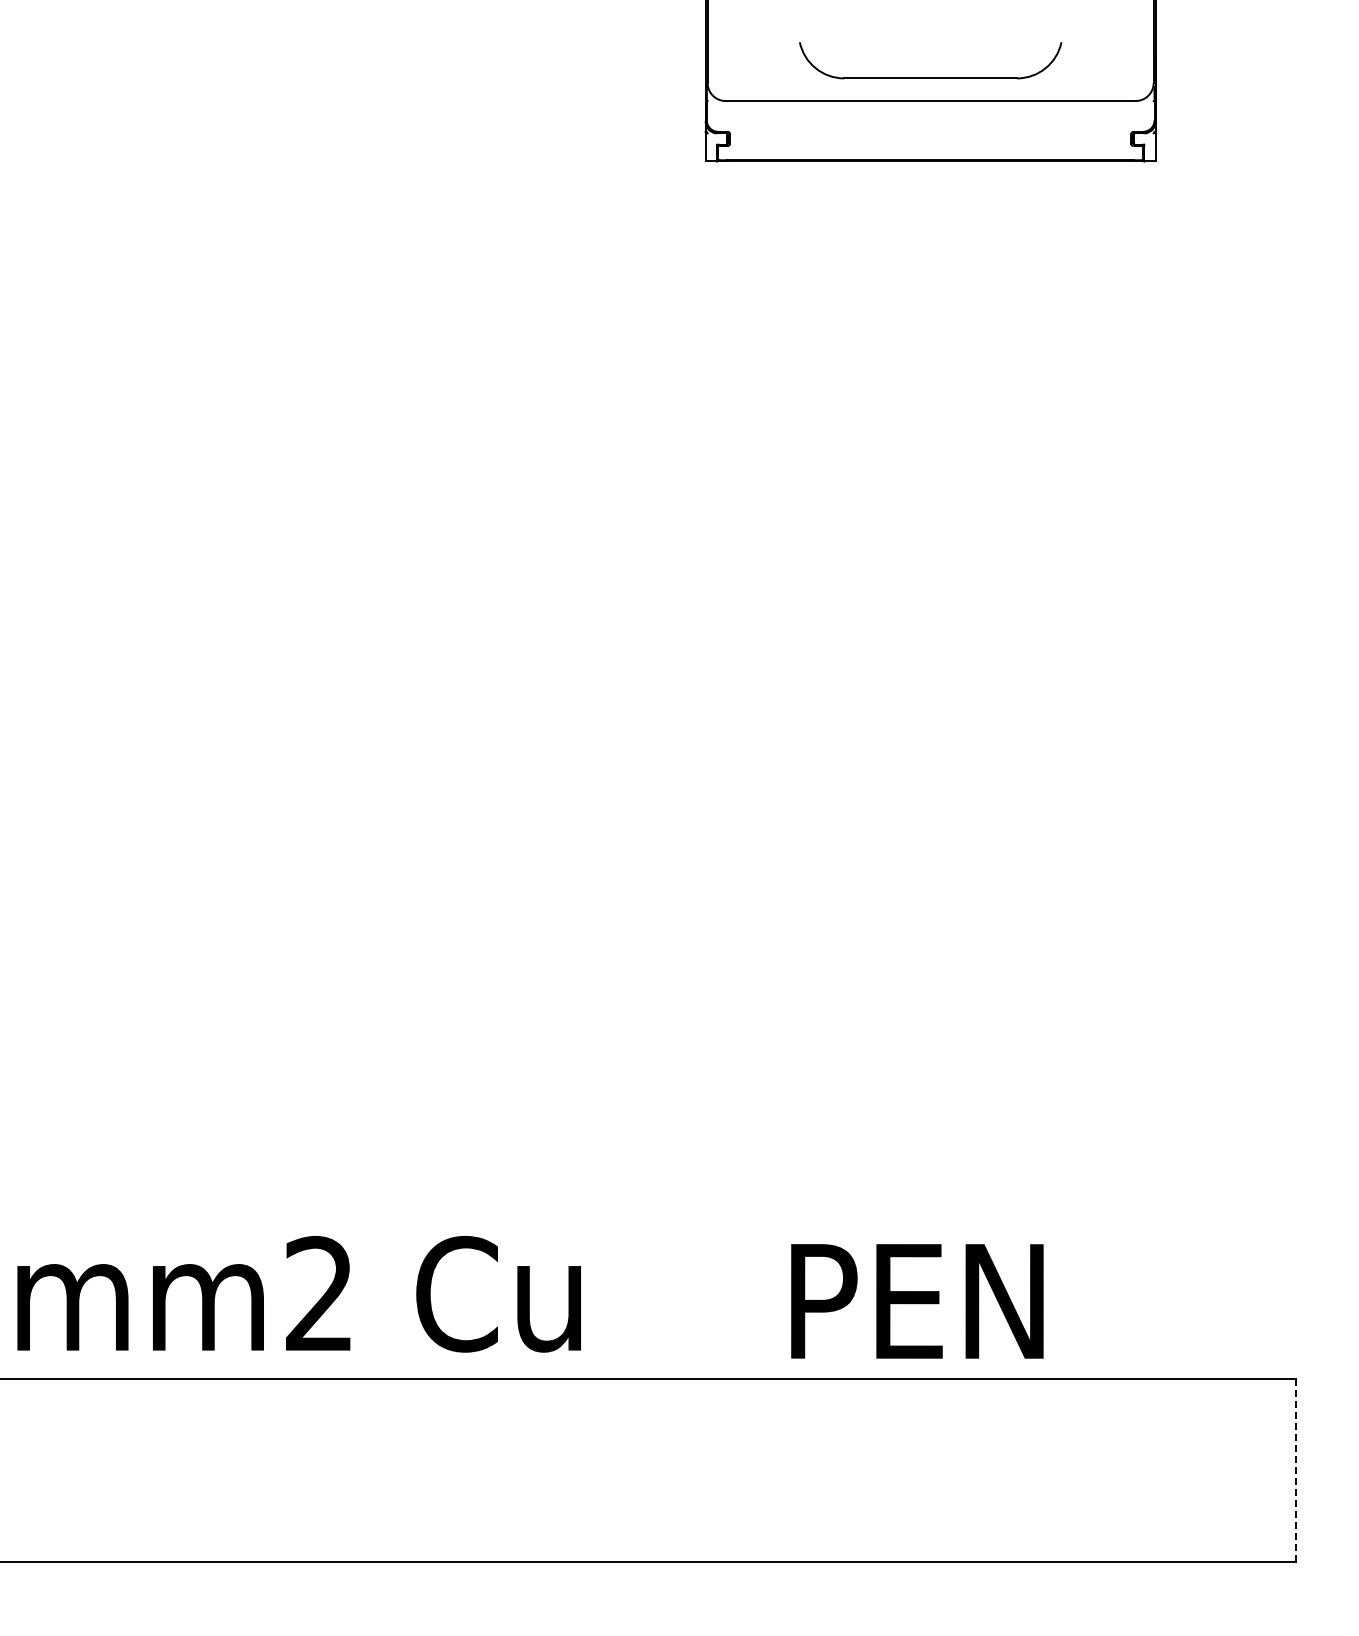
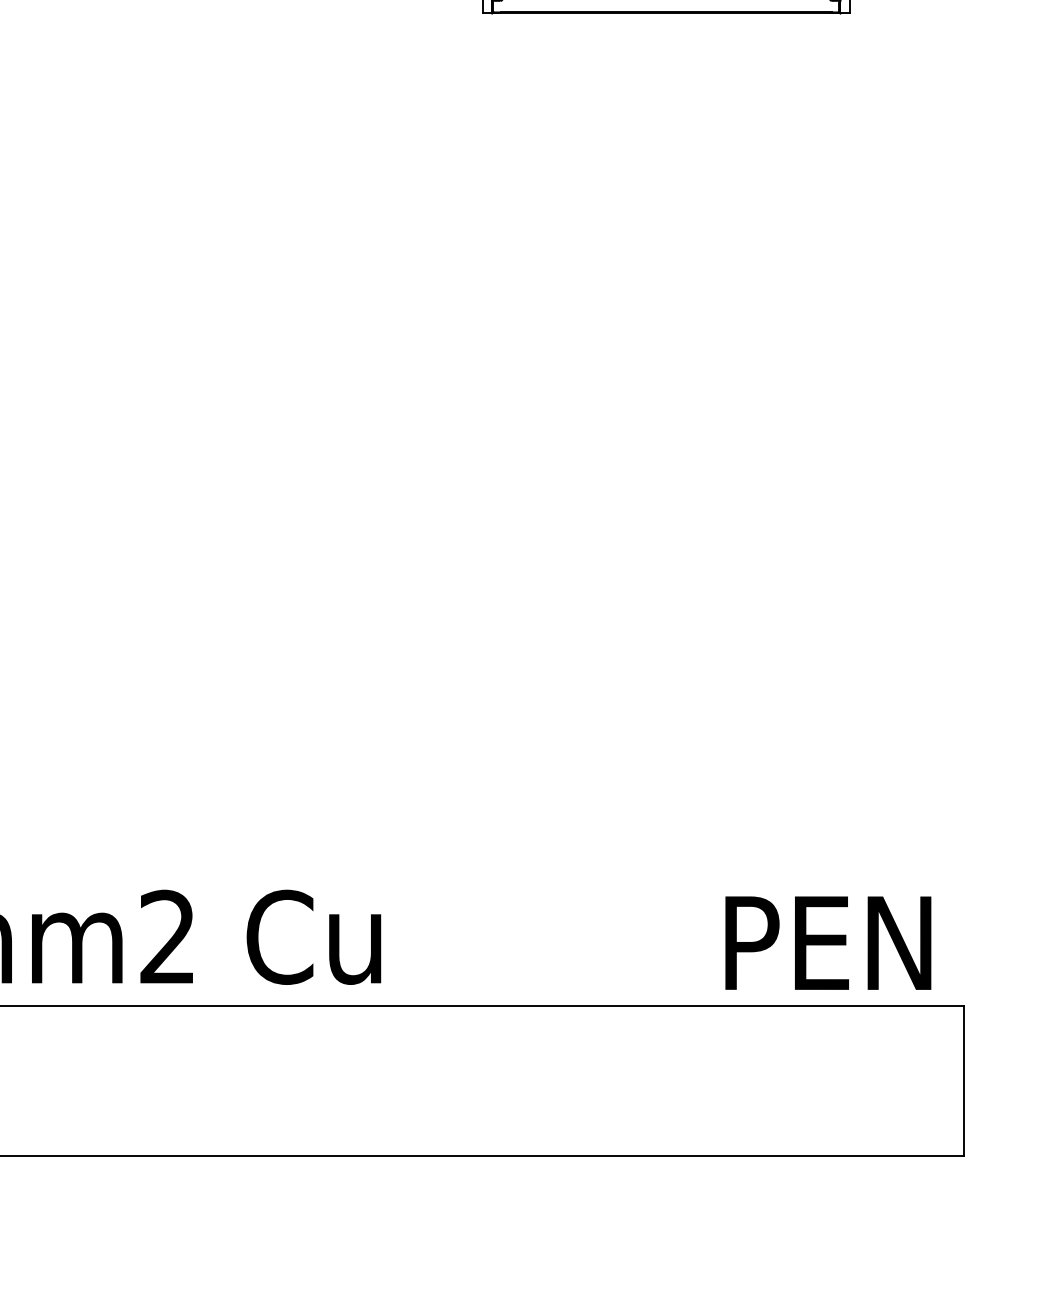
text: (917, 1301) -> (828, 943), moved
line: (1295, 1470) -> (963, 1081), dashed -> solid

